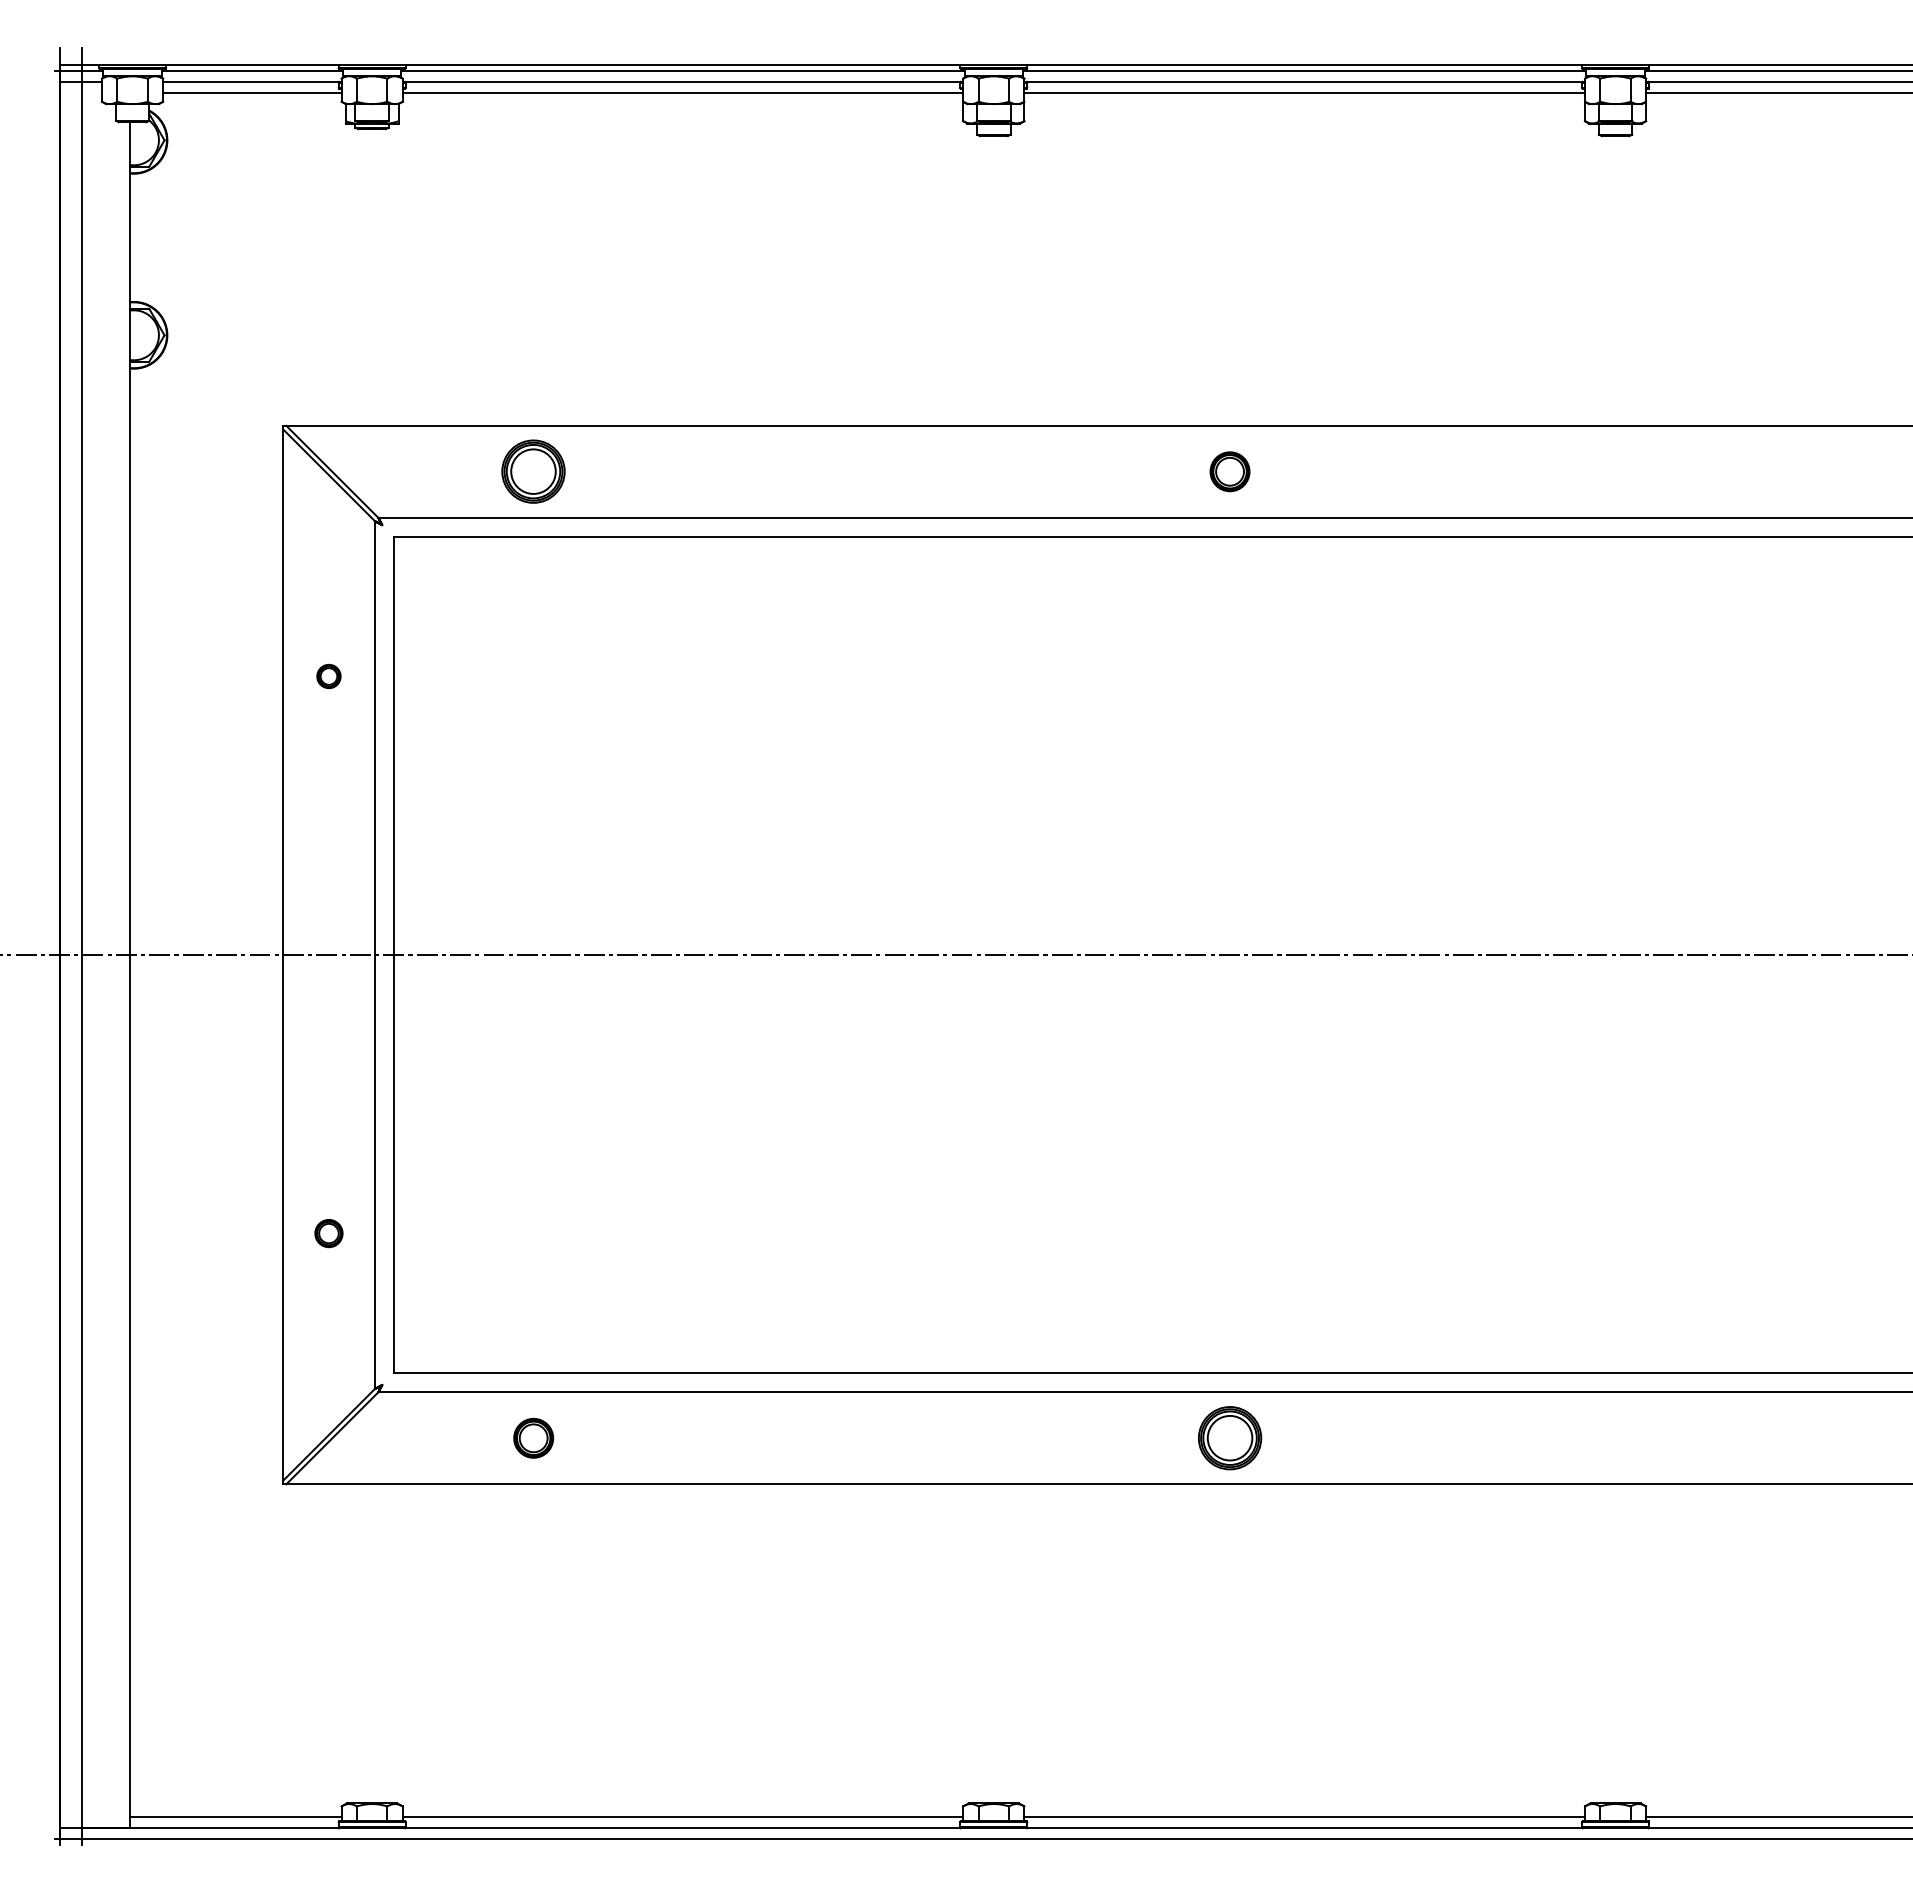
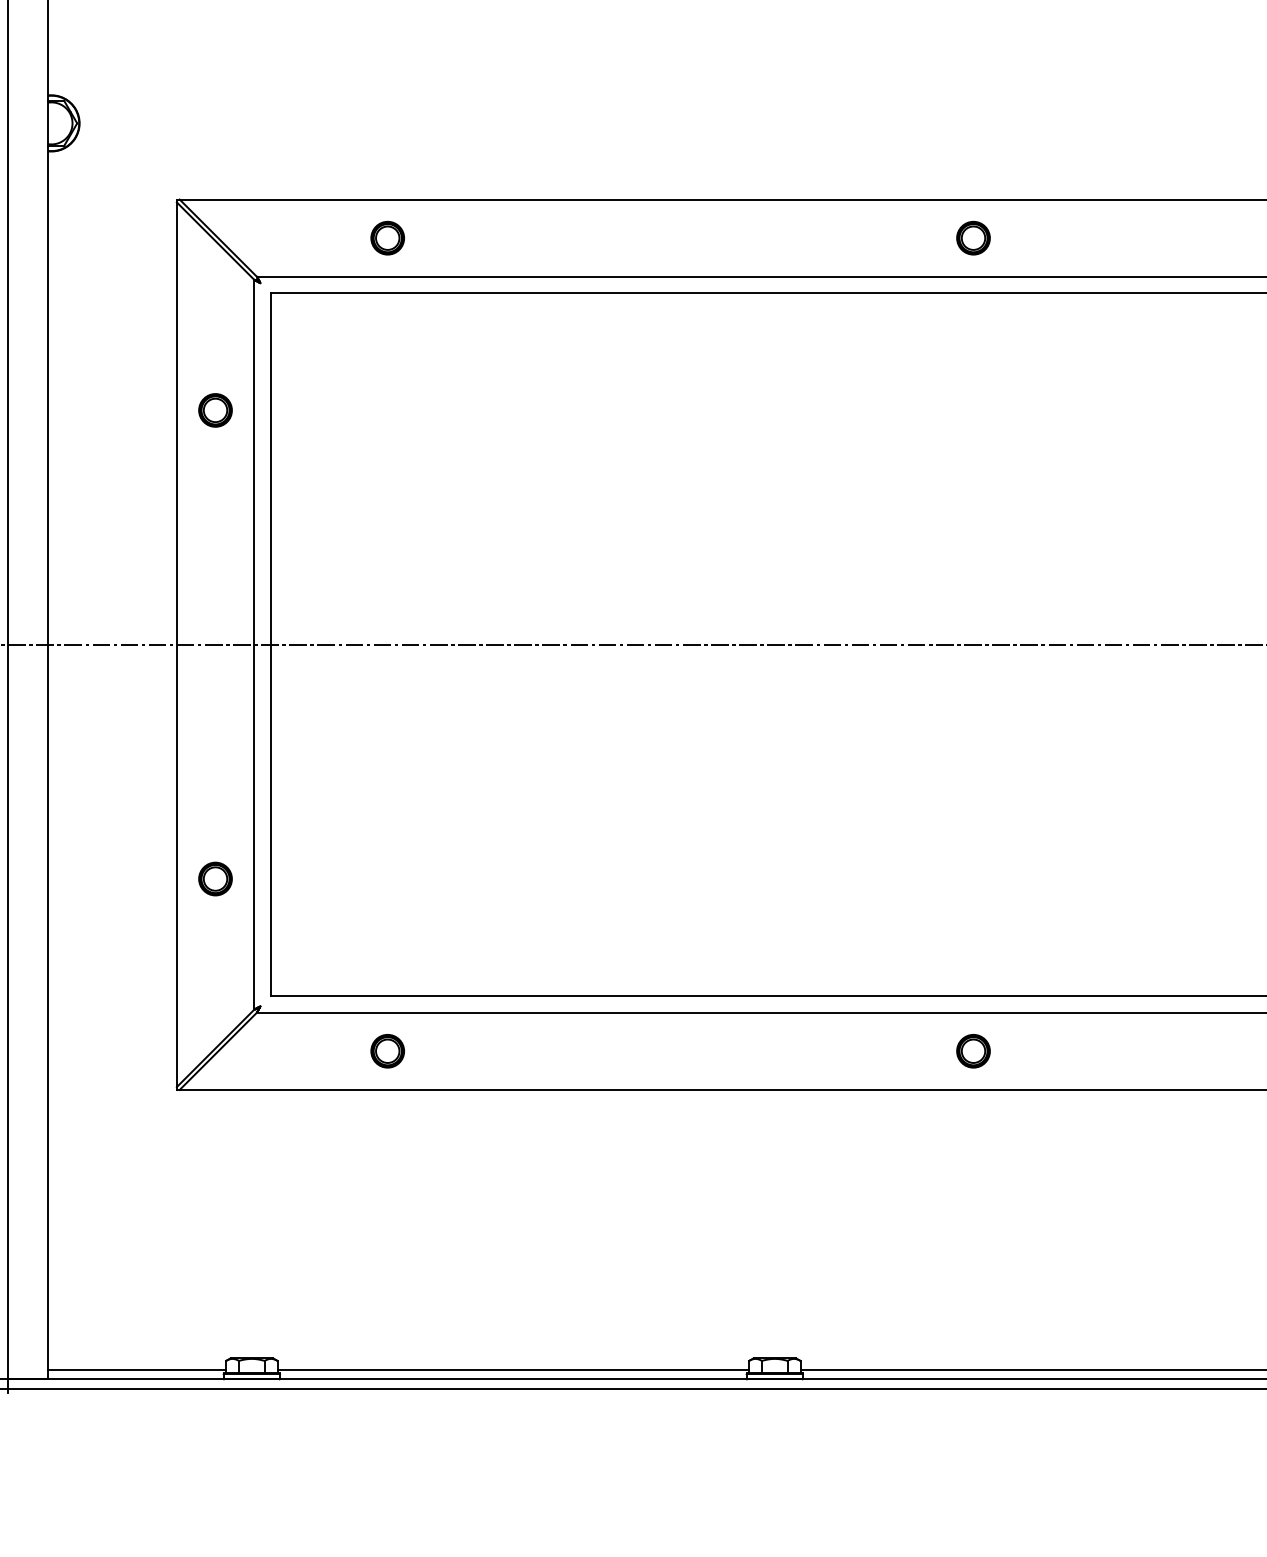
part: (533, 471) -> (387, 237), size x0.62
part: (328, 676) -> (215, 410), size x1.67
part: (328, 1233) -> (215, 878), size x1.43
part: (1229, 1438) -> (973, 1051), size x0.62

